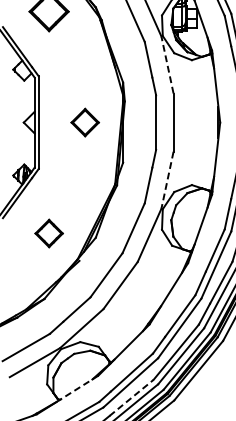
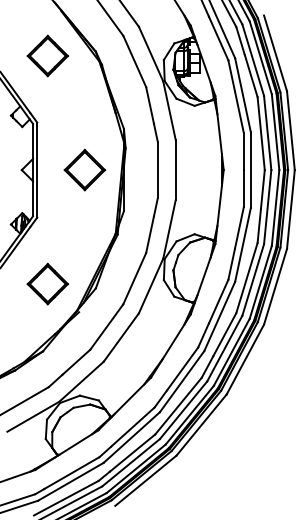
line: (167, 64) -> (169, 110), dashed -> solid
part: (84, 122) -> (84, 169), size x1.43
line: (167, 180) -> (169, 229), dashed -> solid
part: (48, 232) -> (47, 283), size x1.43
line: (78, 388) -> (78, 443), dashed -> solid
line: (131, 397) -> (132, 452), dashed -> solid

